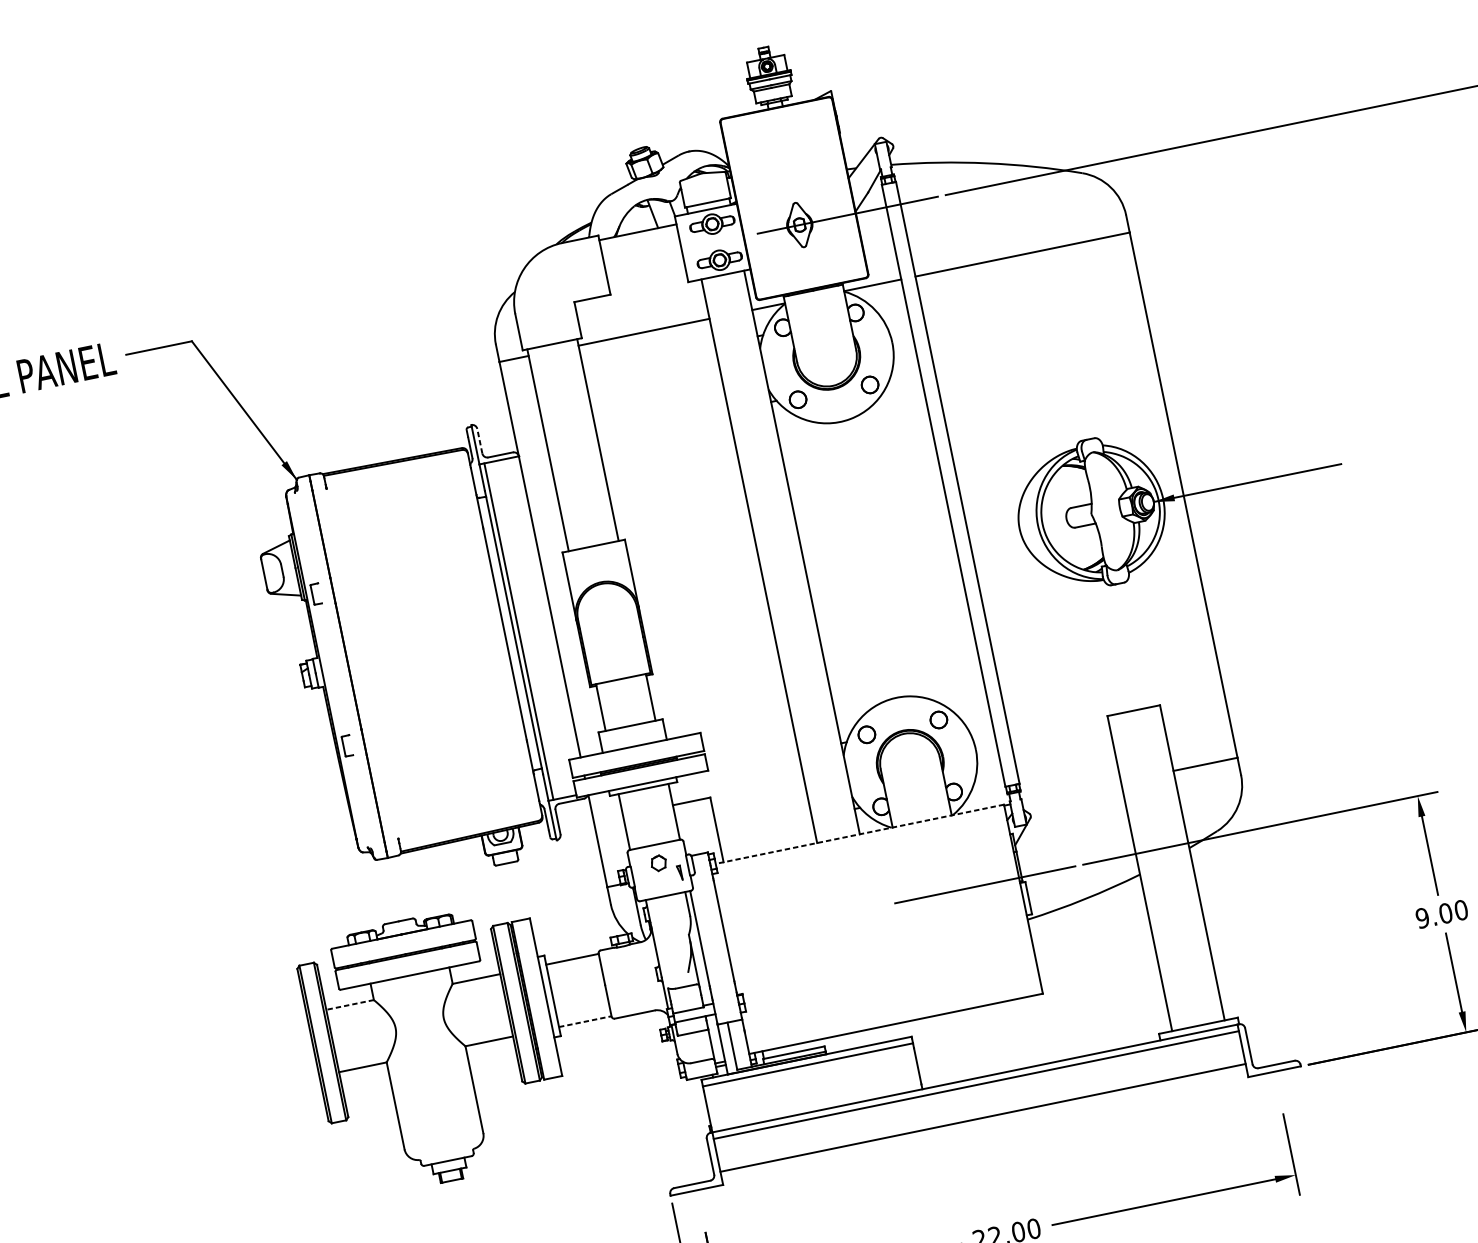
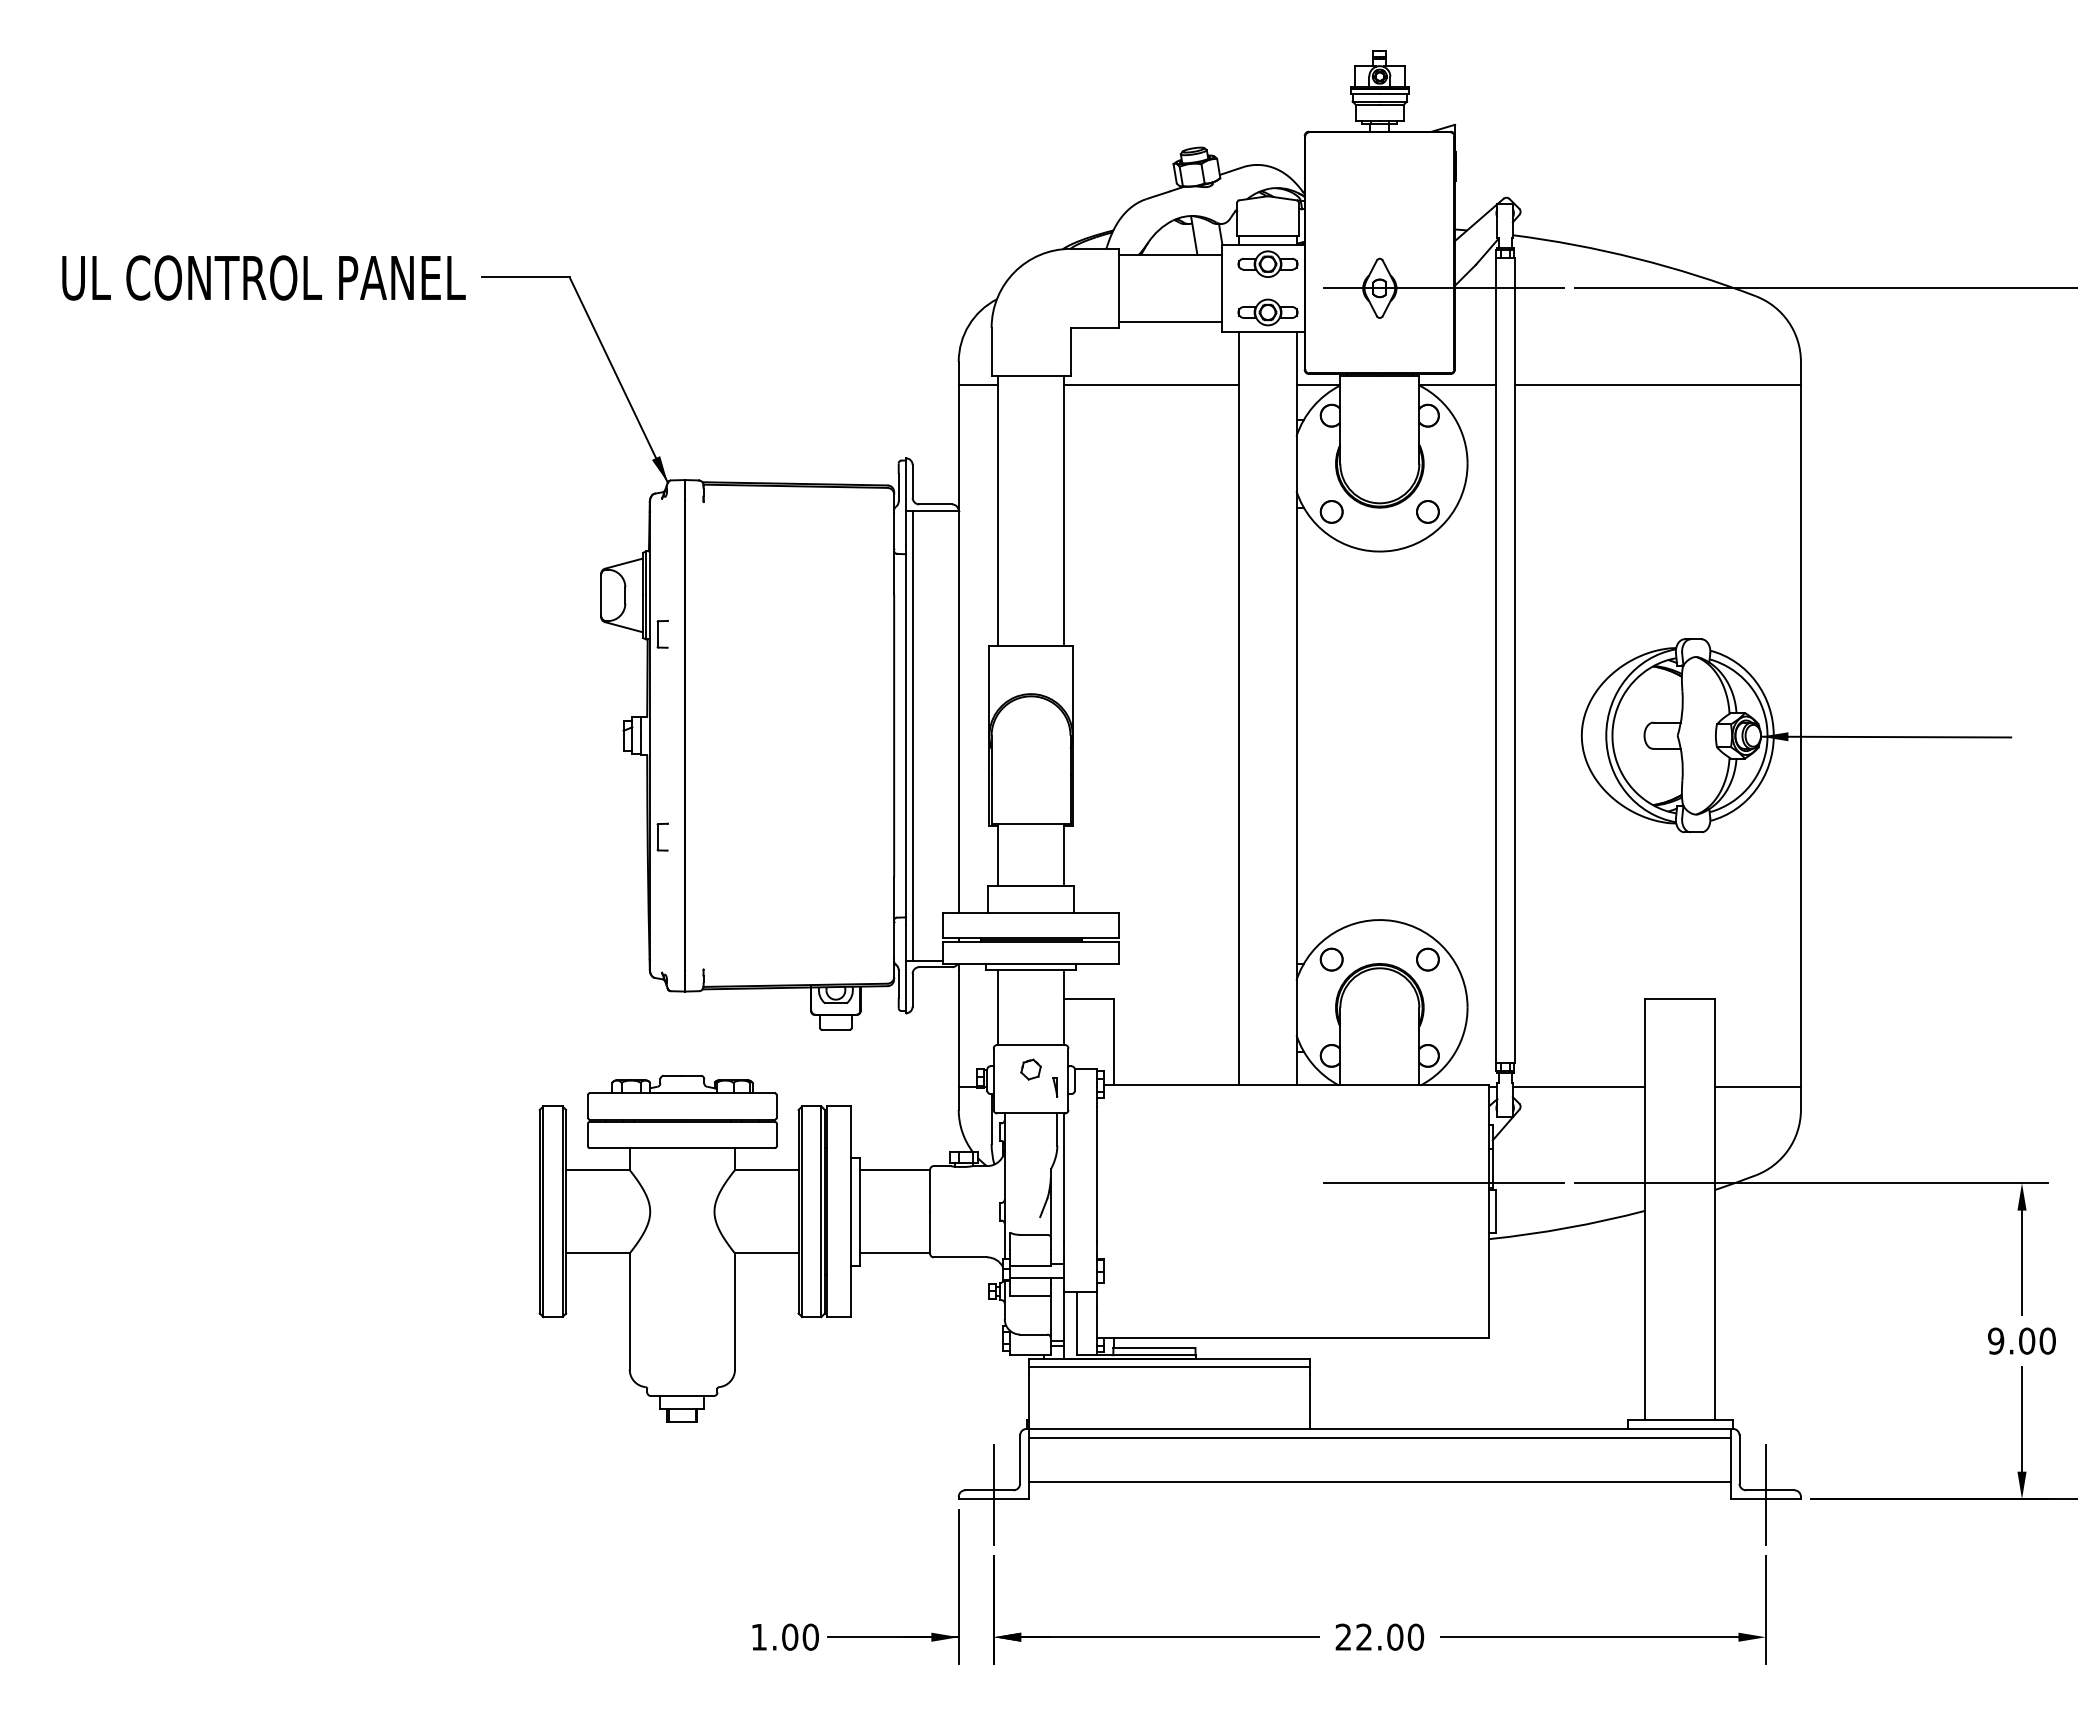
line: (647, 282) -> (1169, 321), added
line: (479, 440) -> (912, 480), dashed -> solid
line: (1071, 791) -> (1578, 1086), added
line: (859, 834) -> (1296, 1085), dashed -> solid
line: (349, 1005) -> (597, 1170), dashed -> solid
line: (585, 1021) -> (895, 1253), dashed -> solid
line: (1273, 1069) -> (1765, 1495), added
line: (696, 1187) -> (993, 1495), added

